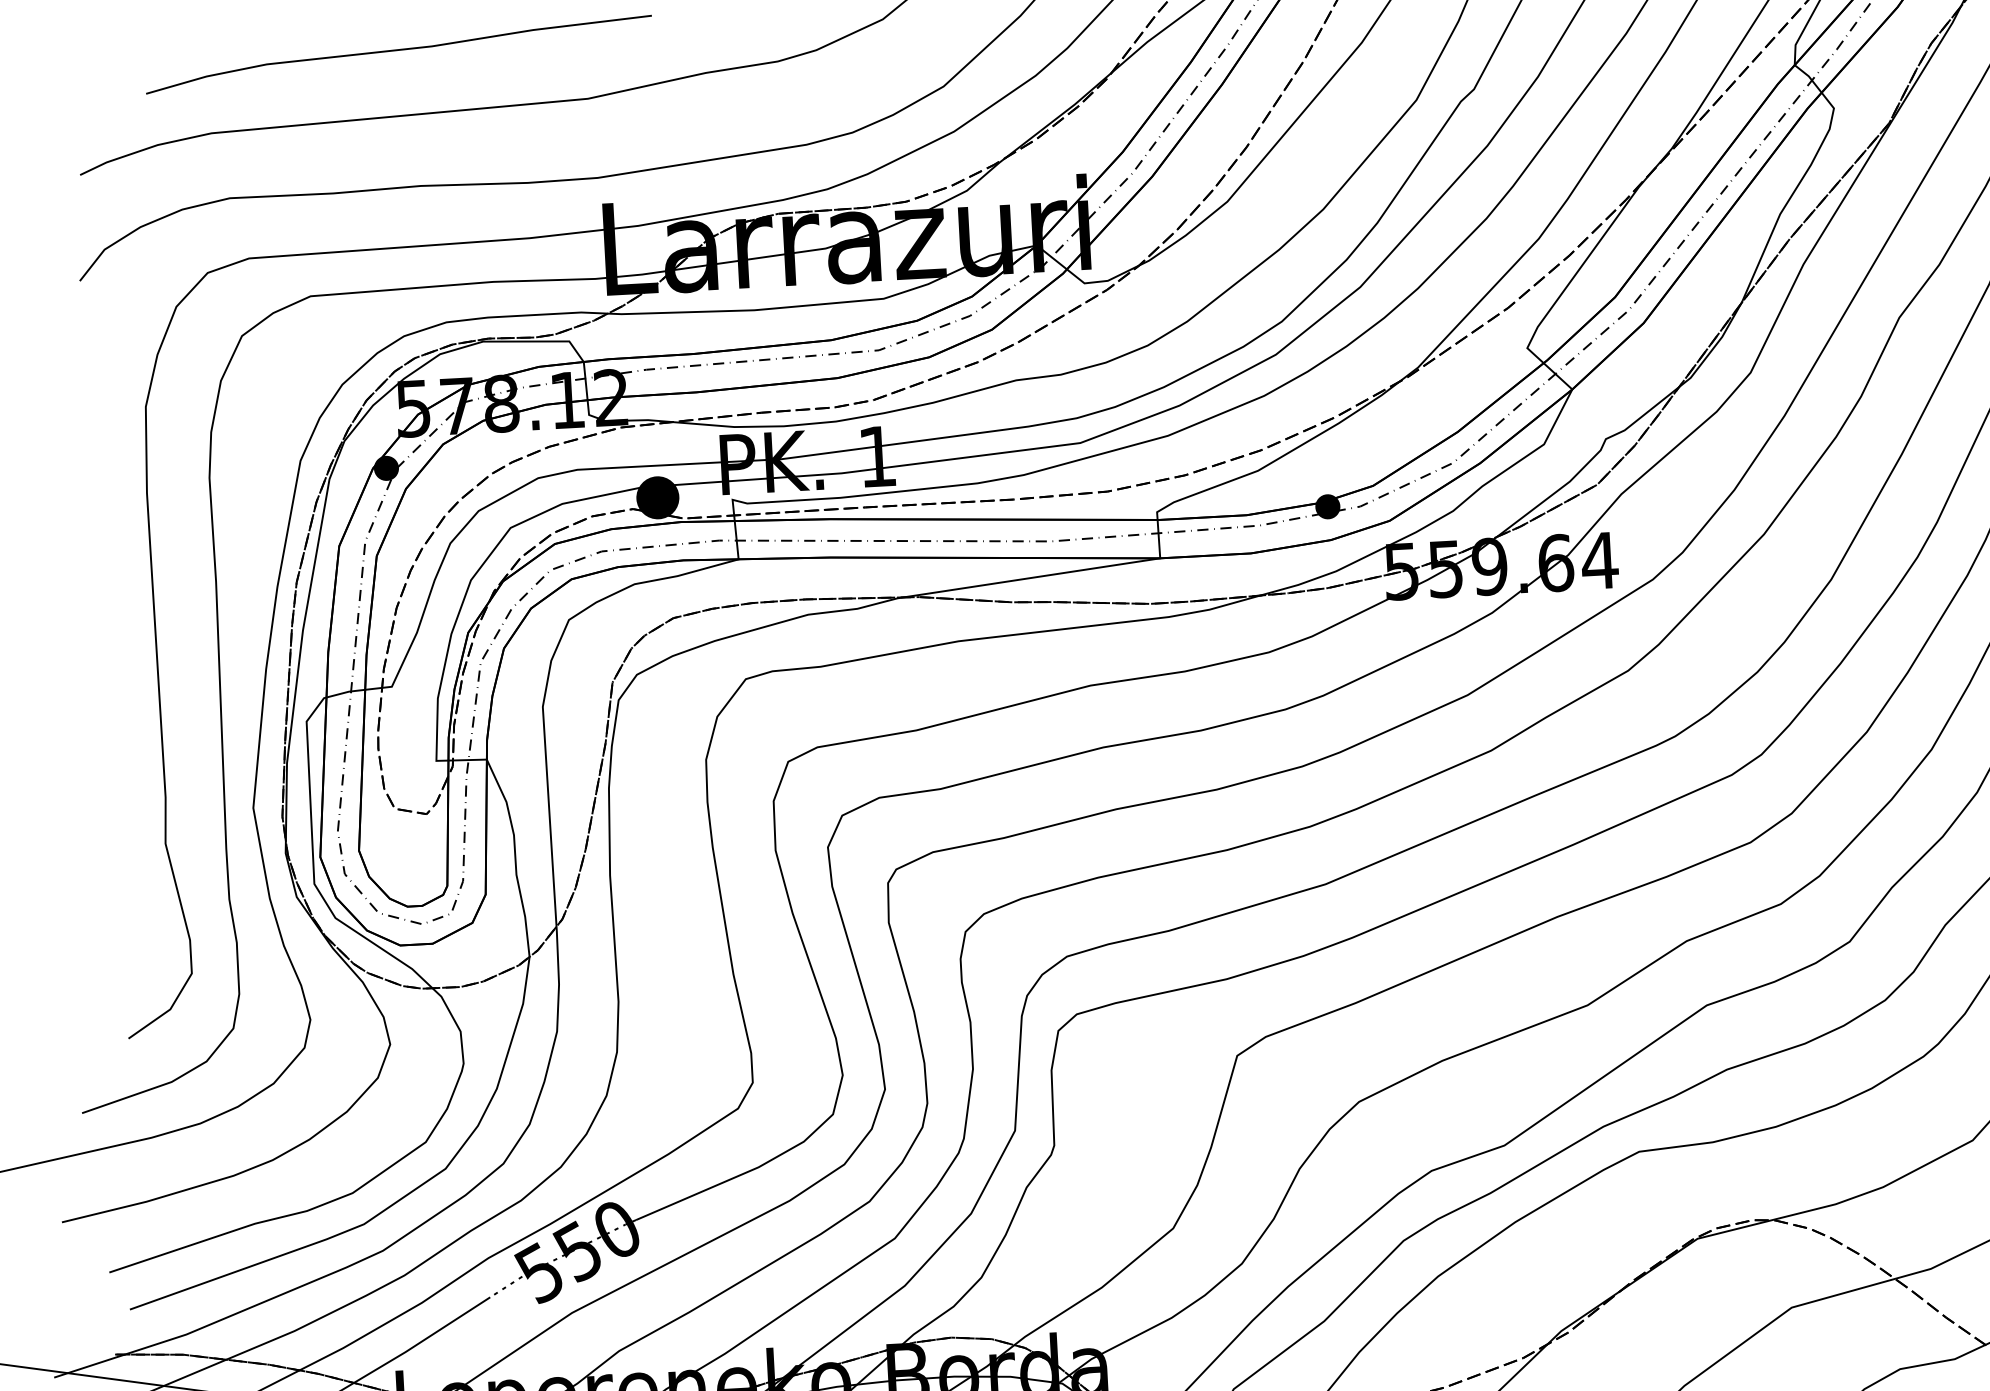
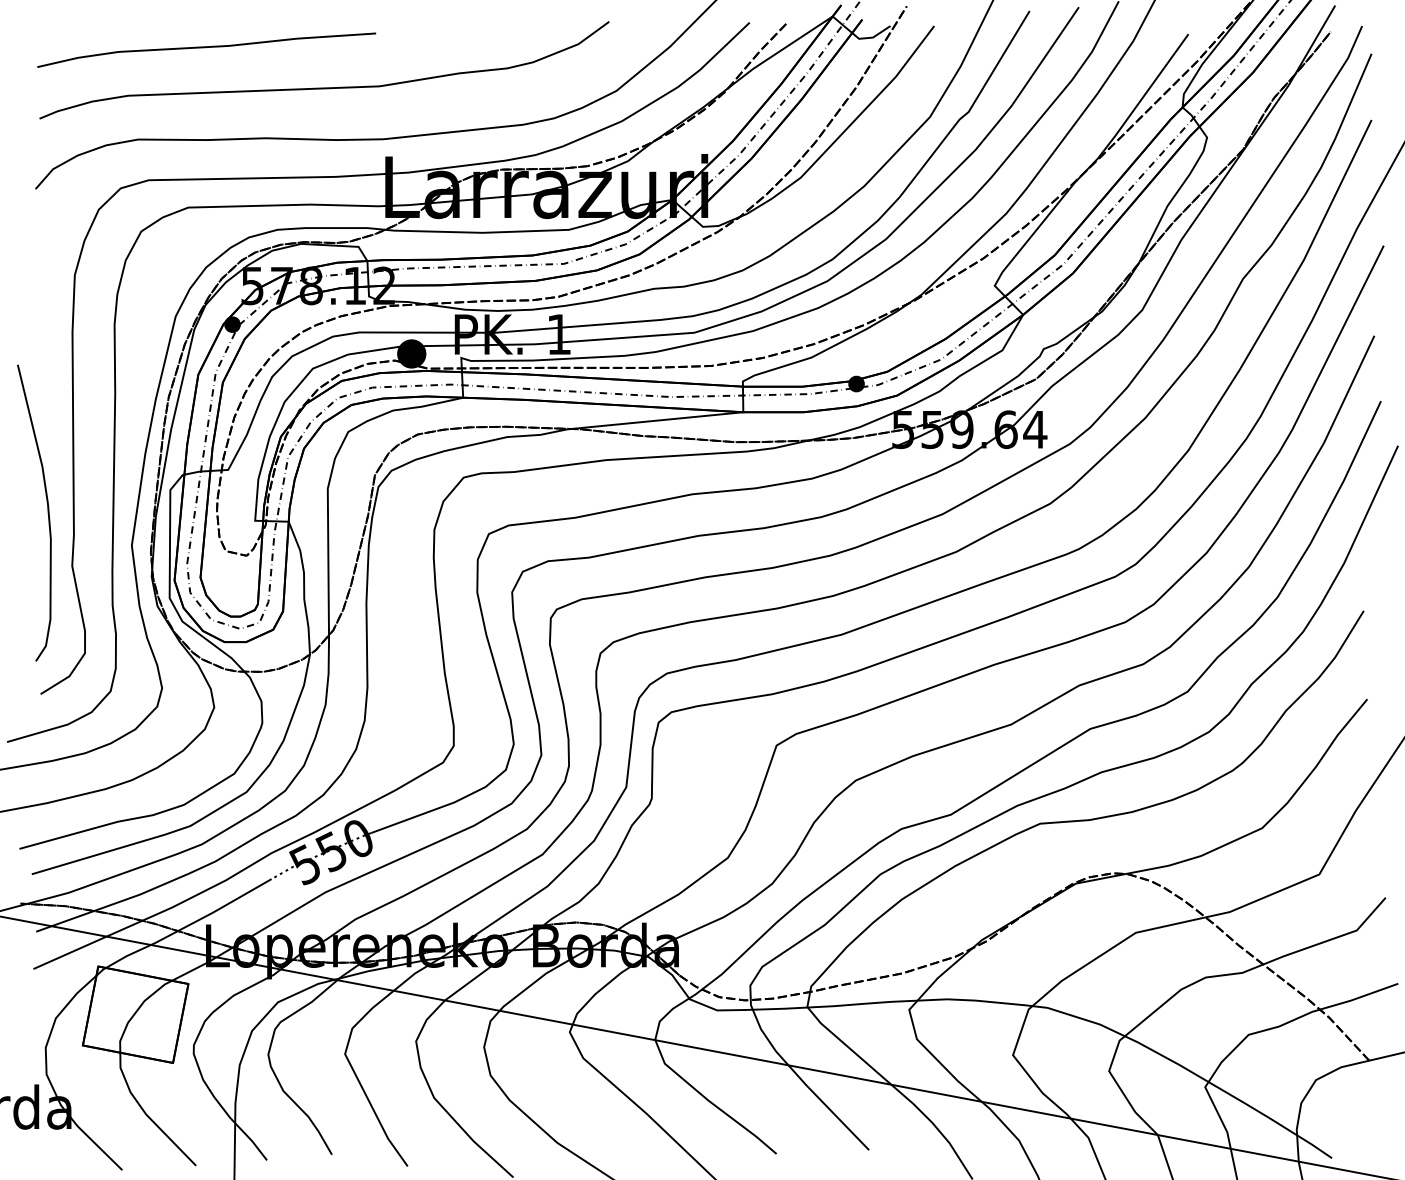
curve: (397, 52) -> (205, 48), moved
curve: (124, 765) -> (47, 512), added

